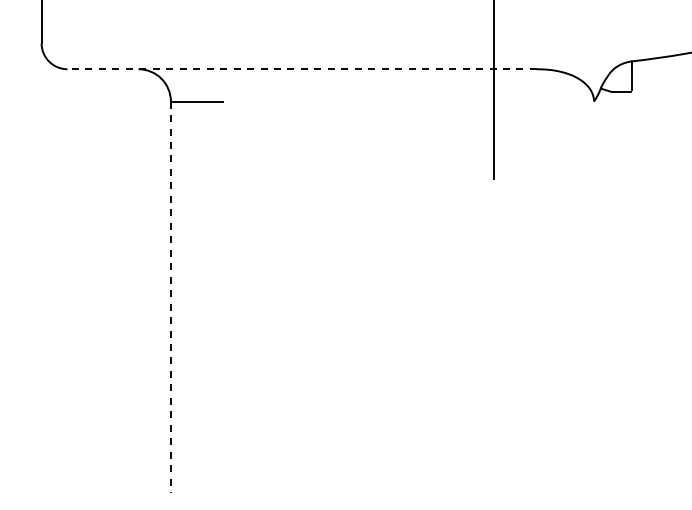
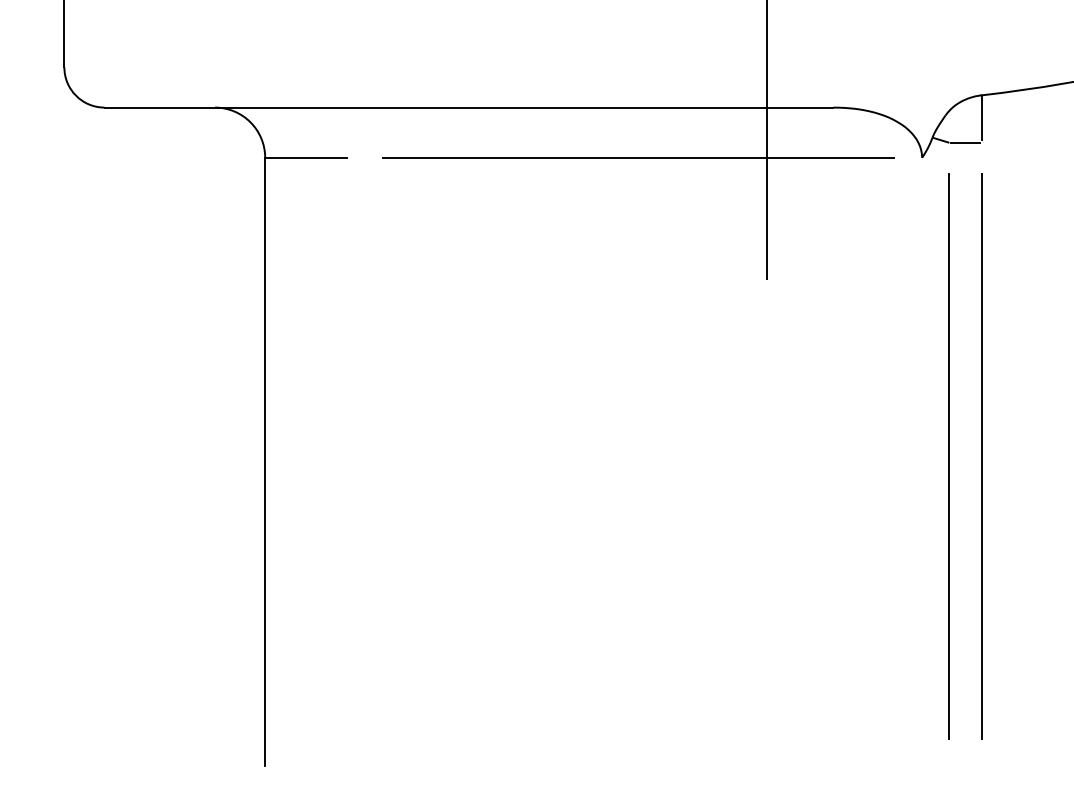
line: (302, 69) -> (469, 107), dashed -> solid
line: (410, 101) -> (637, 157), added
line: (611, 294) -> (949, 457), added
line: (632, 294) -> (981, 457), added
line: (170, 297) -> (264, 461), dashed -> solid

